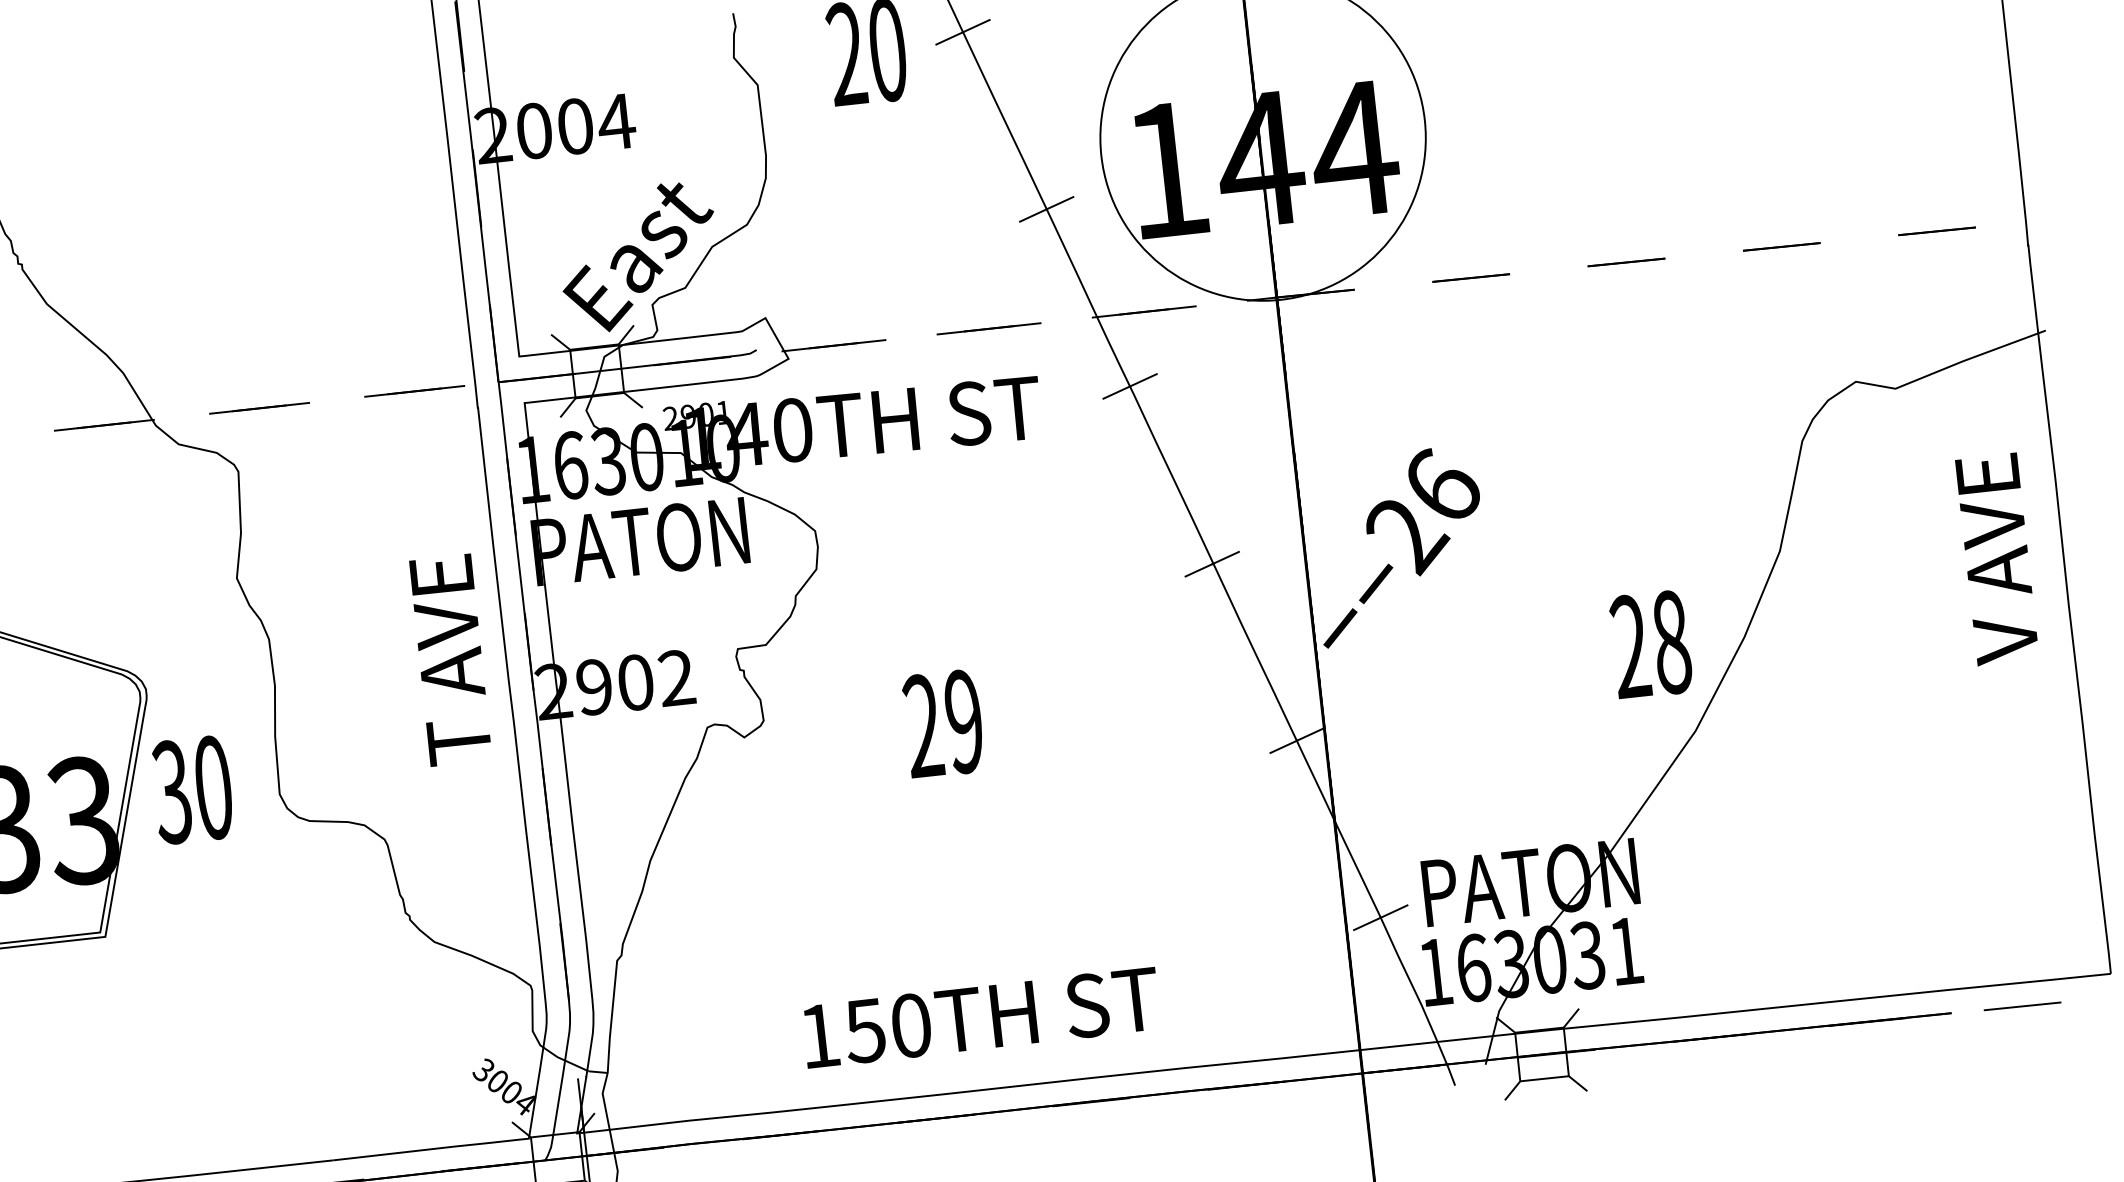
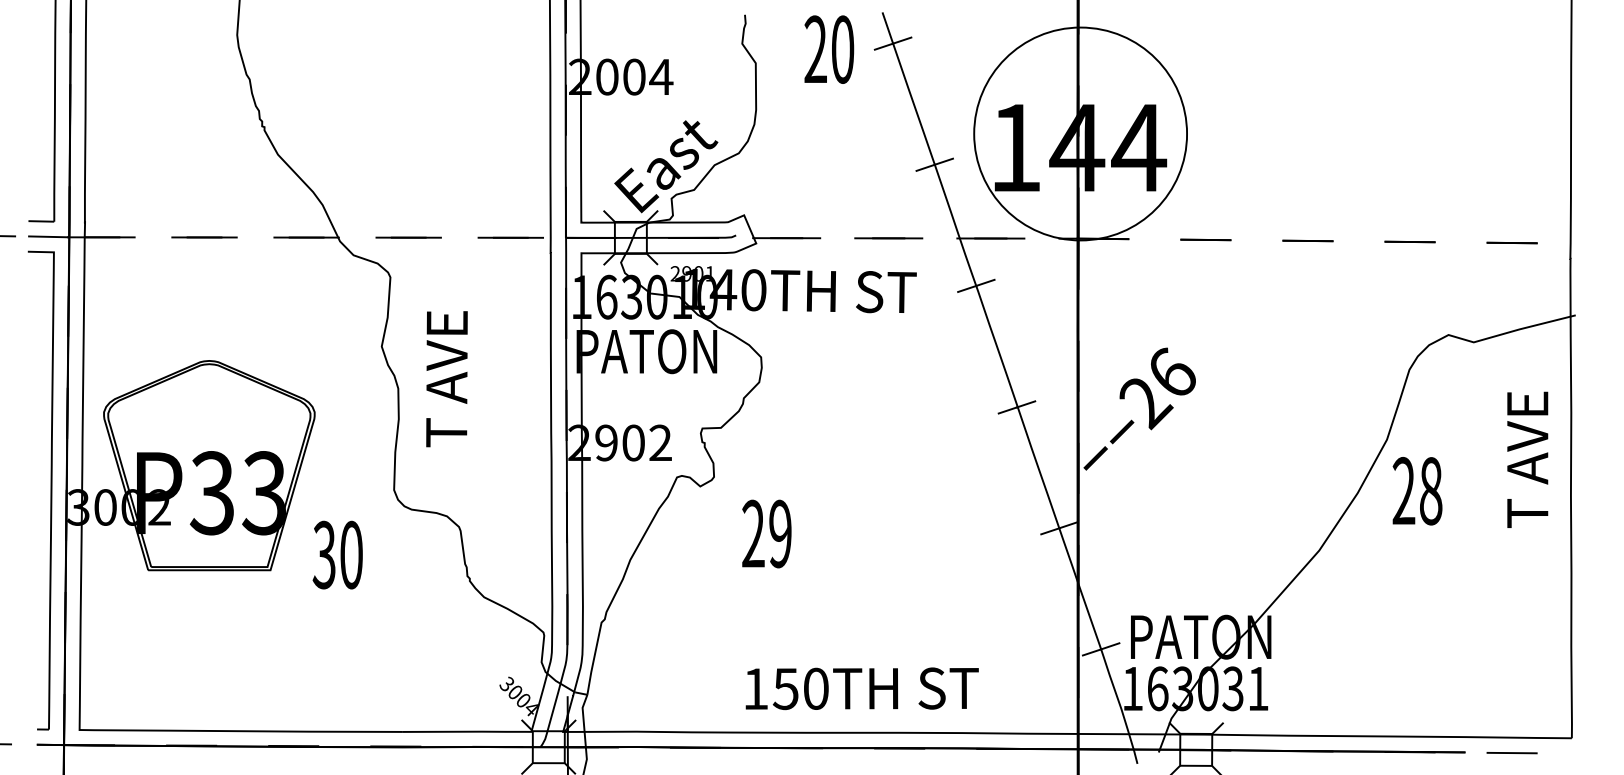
text: (1996, 557) -> (1527, 459), V AVE -> T AVE
text: (1651, 645) -> (1417, 491), moved
text: (450, 660) -> (446, 379), moved
text: (943, 723) -> (766, 533), moved
text: (192, 789) -> (337, 554), moved
text: (980, 1017) -> (861, 688), moved

